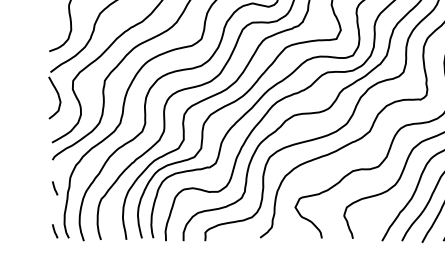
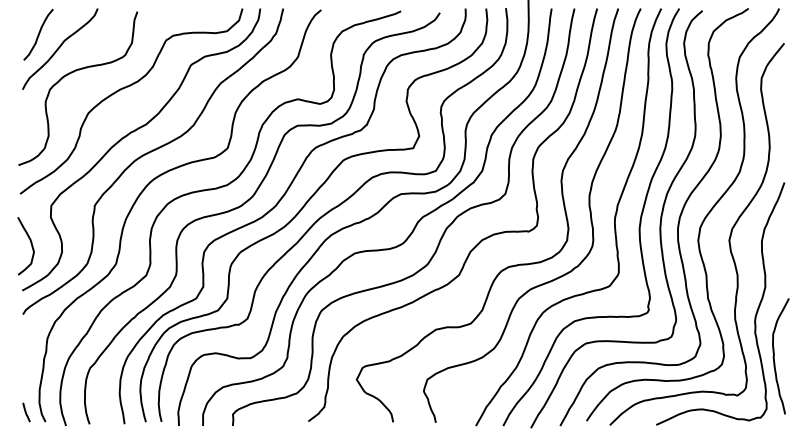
curve: (58, 95) -> (30, 243), moved
line: (55, 188) -> (26, 353), removed

